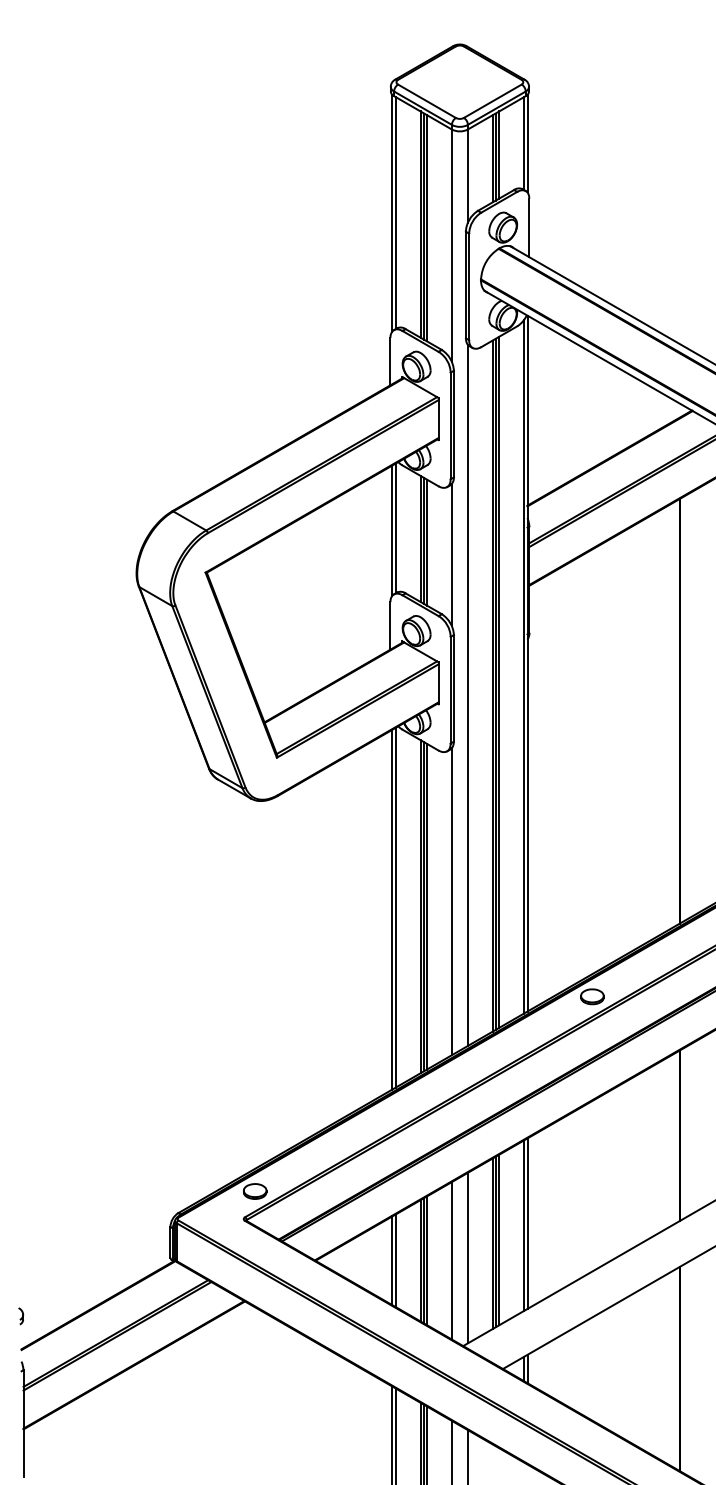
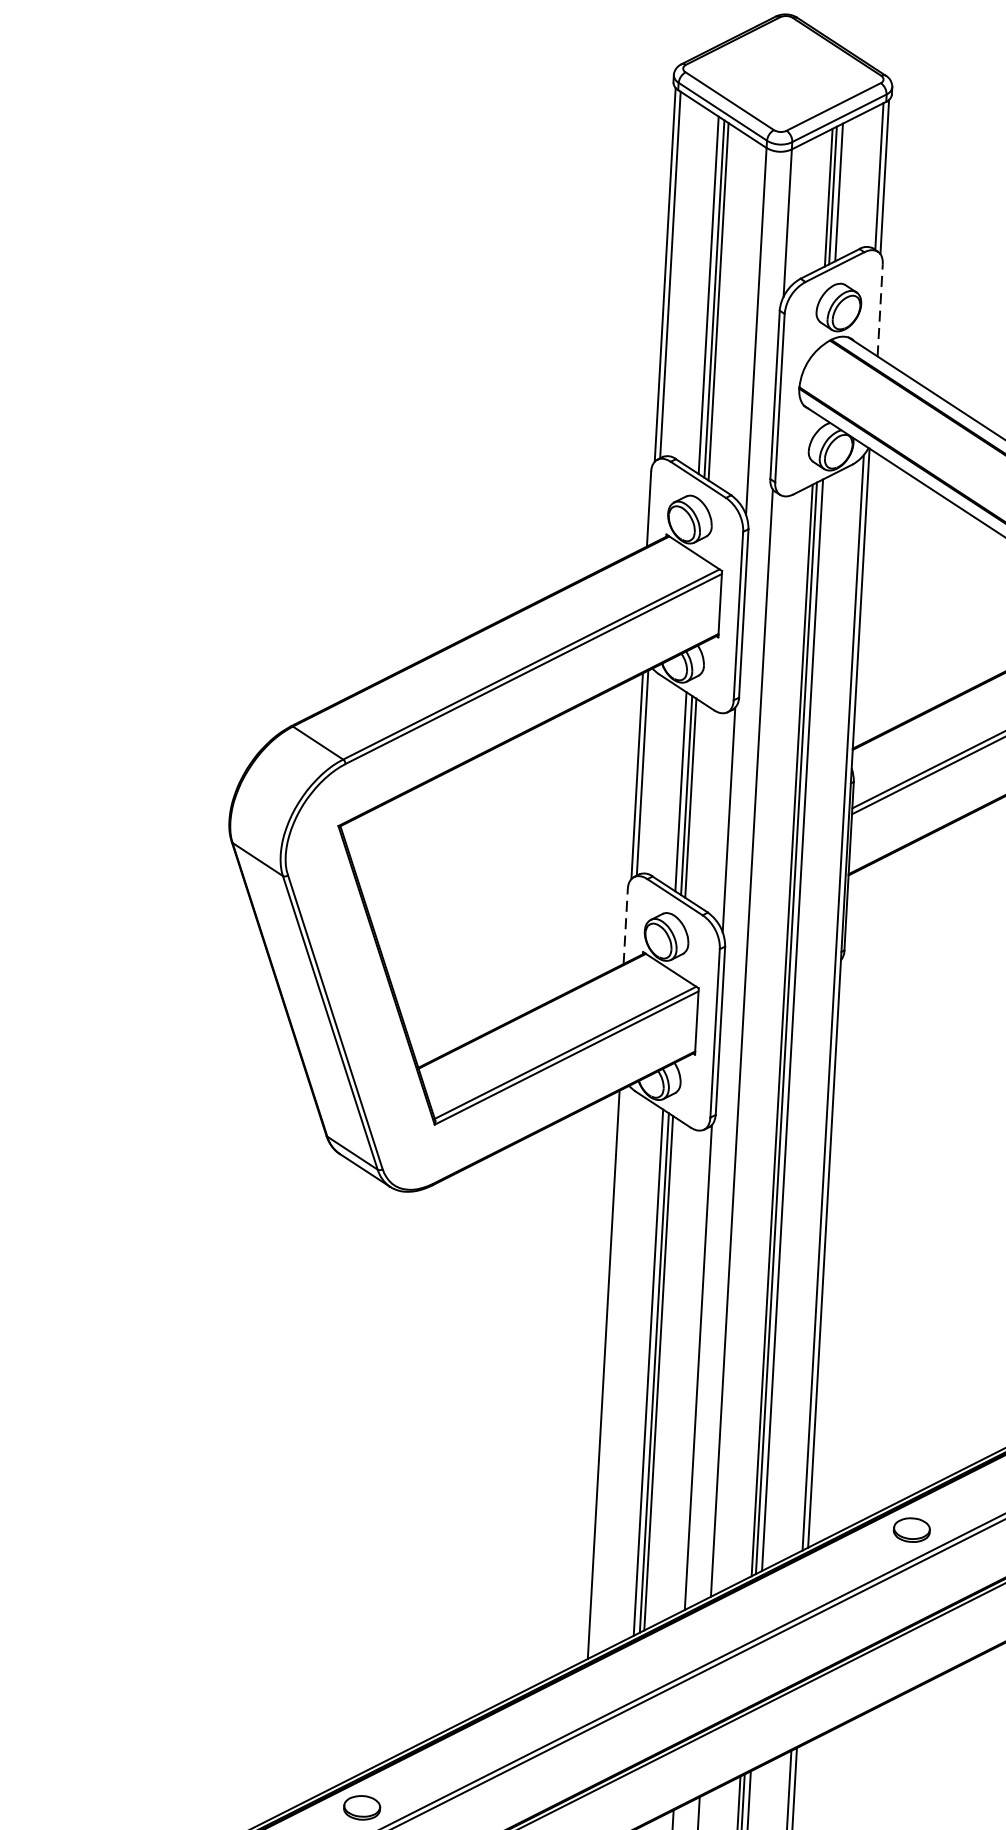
line: (529, 227) -> (880, 309), solid -> dashed
line: (390, 625) -> (625, 925), solid -> dashed
line: (395, 907) -> (608, 1371), removed

